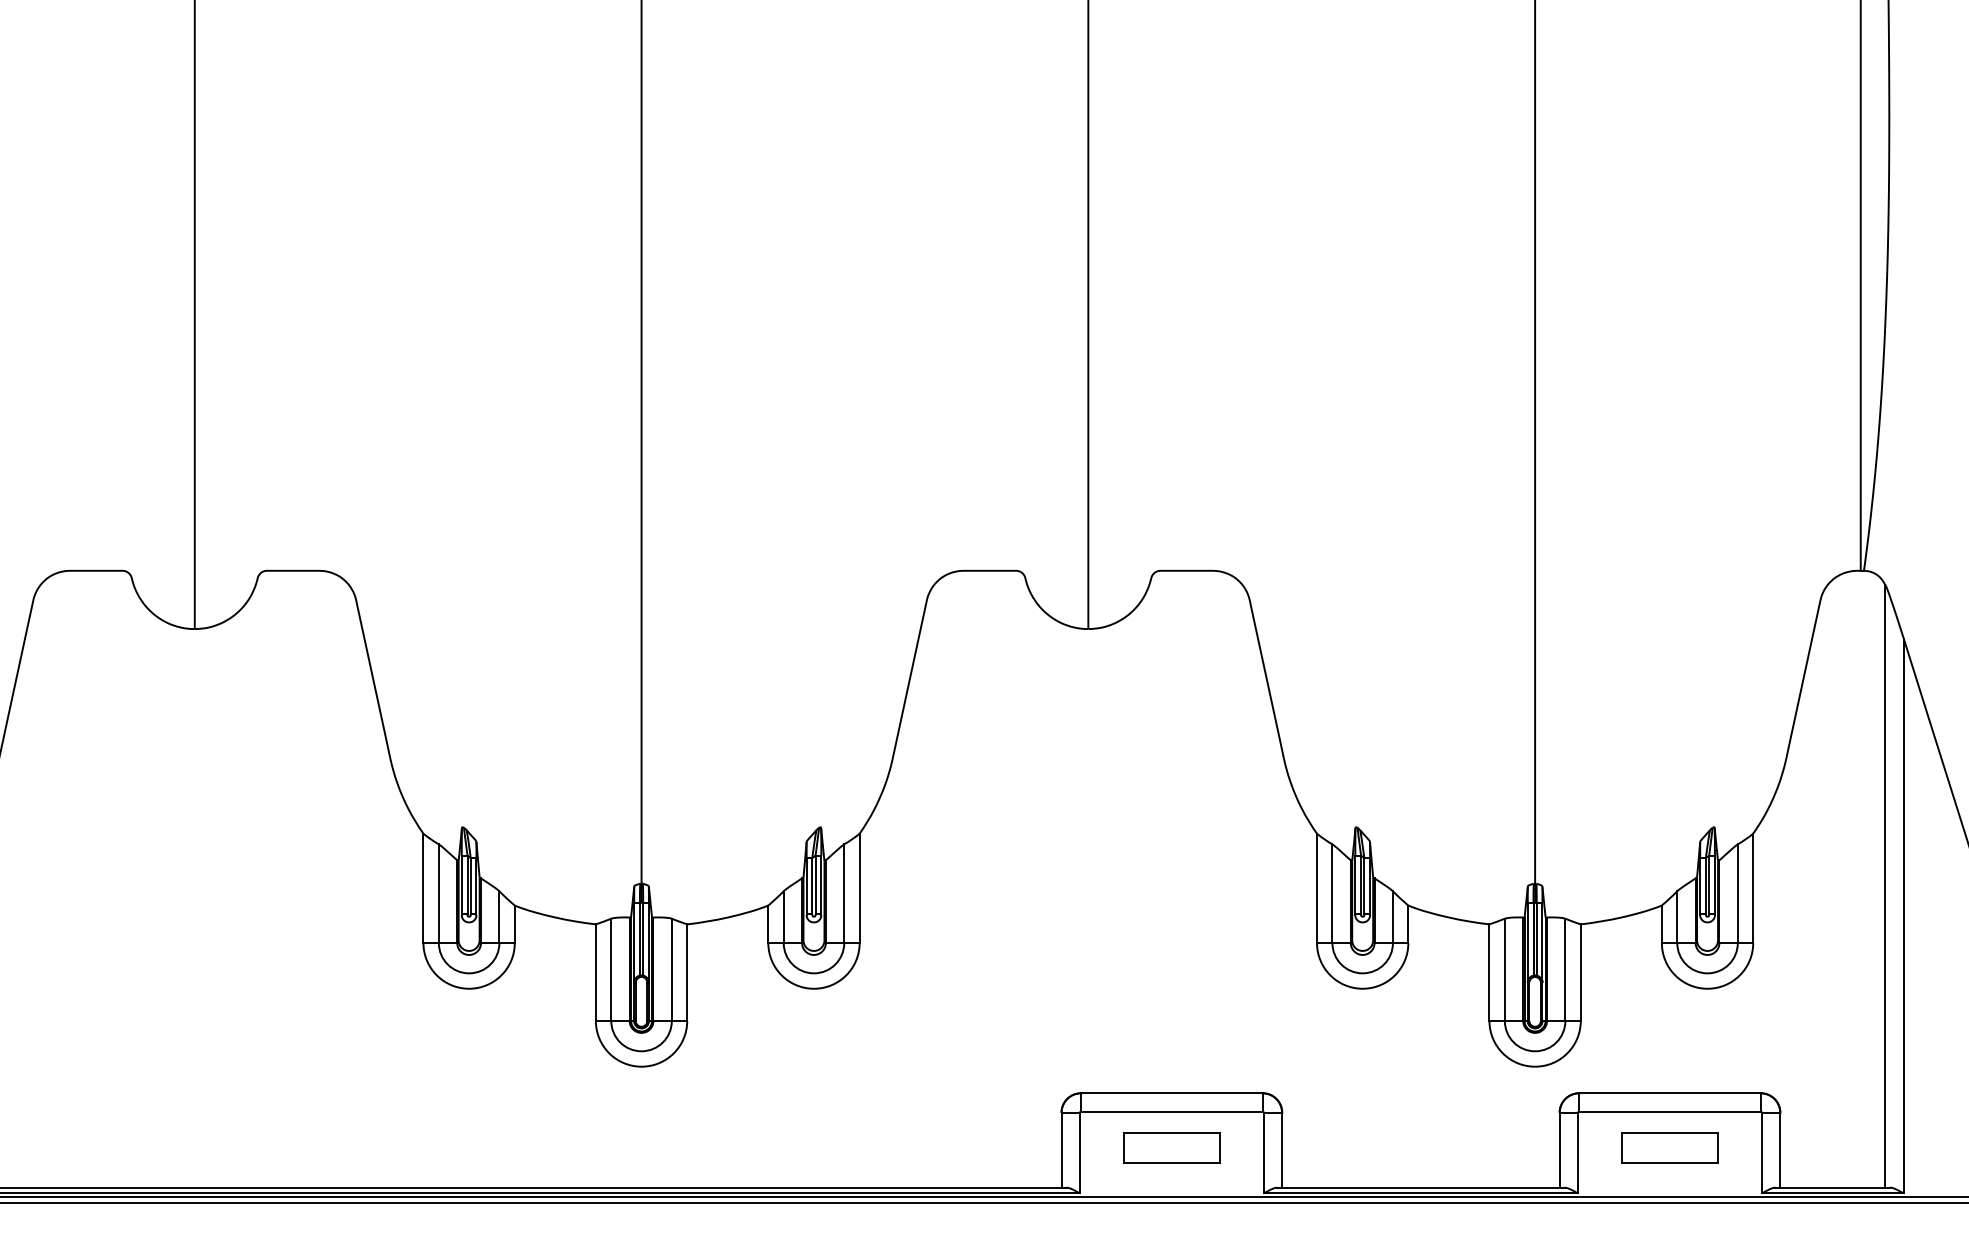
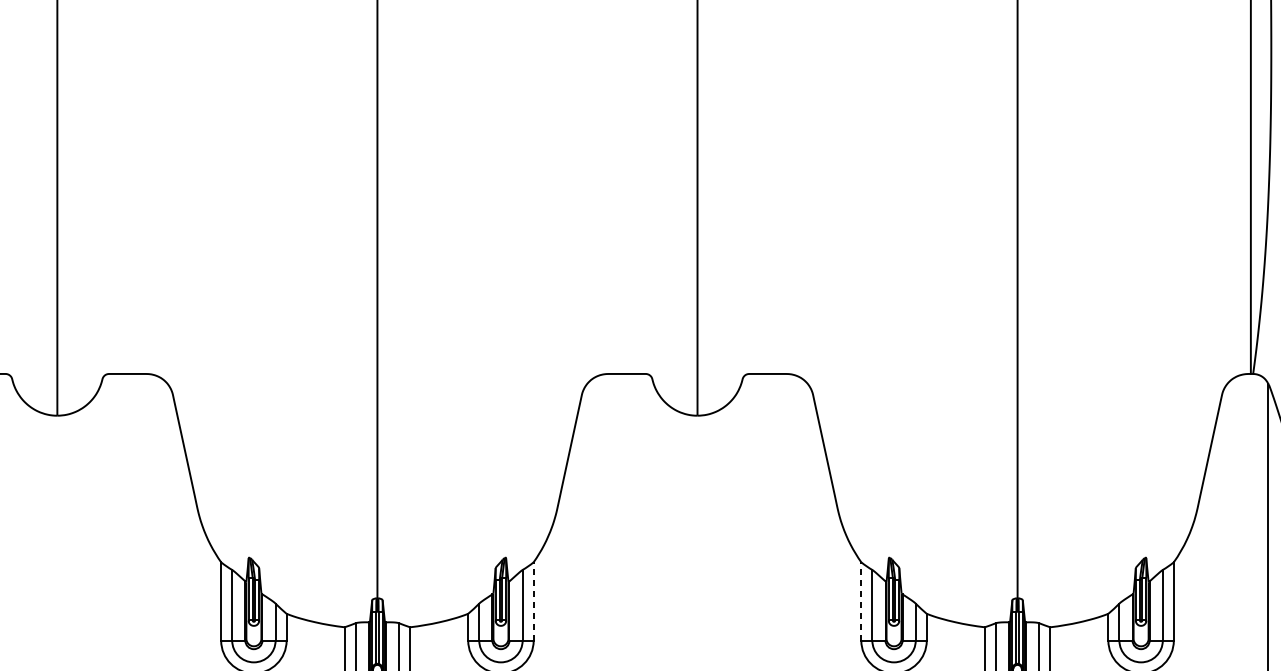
line: (859, 888) -> (533, 601), solid -> dashed
line: (1317, 888) -> (861, 601), solid -> dashed

